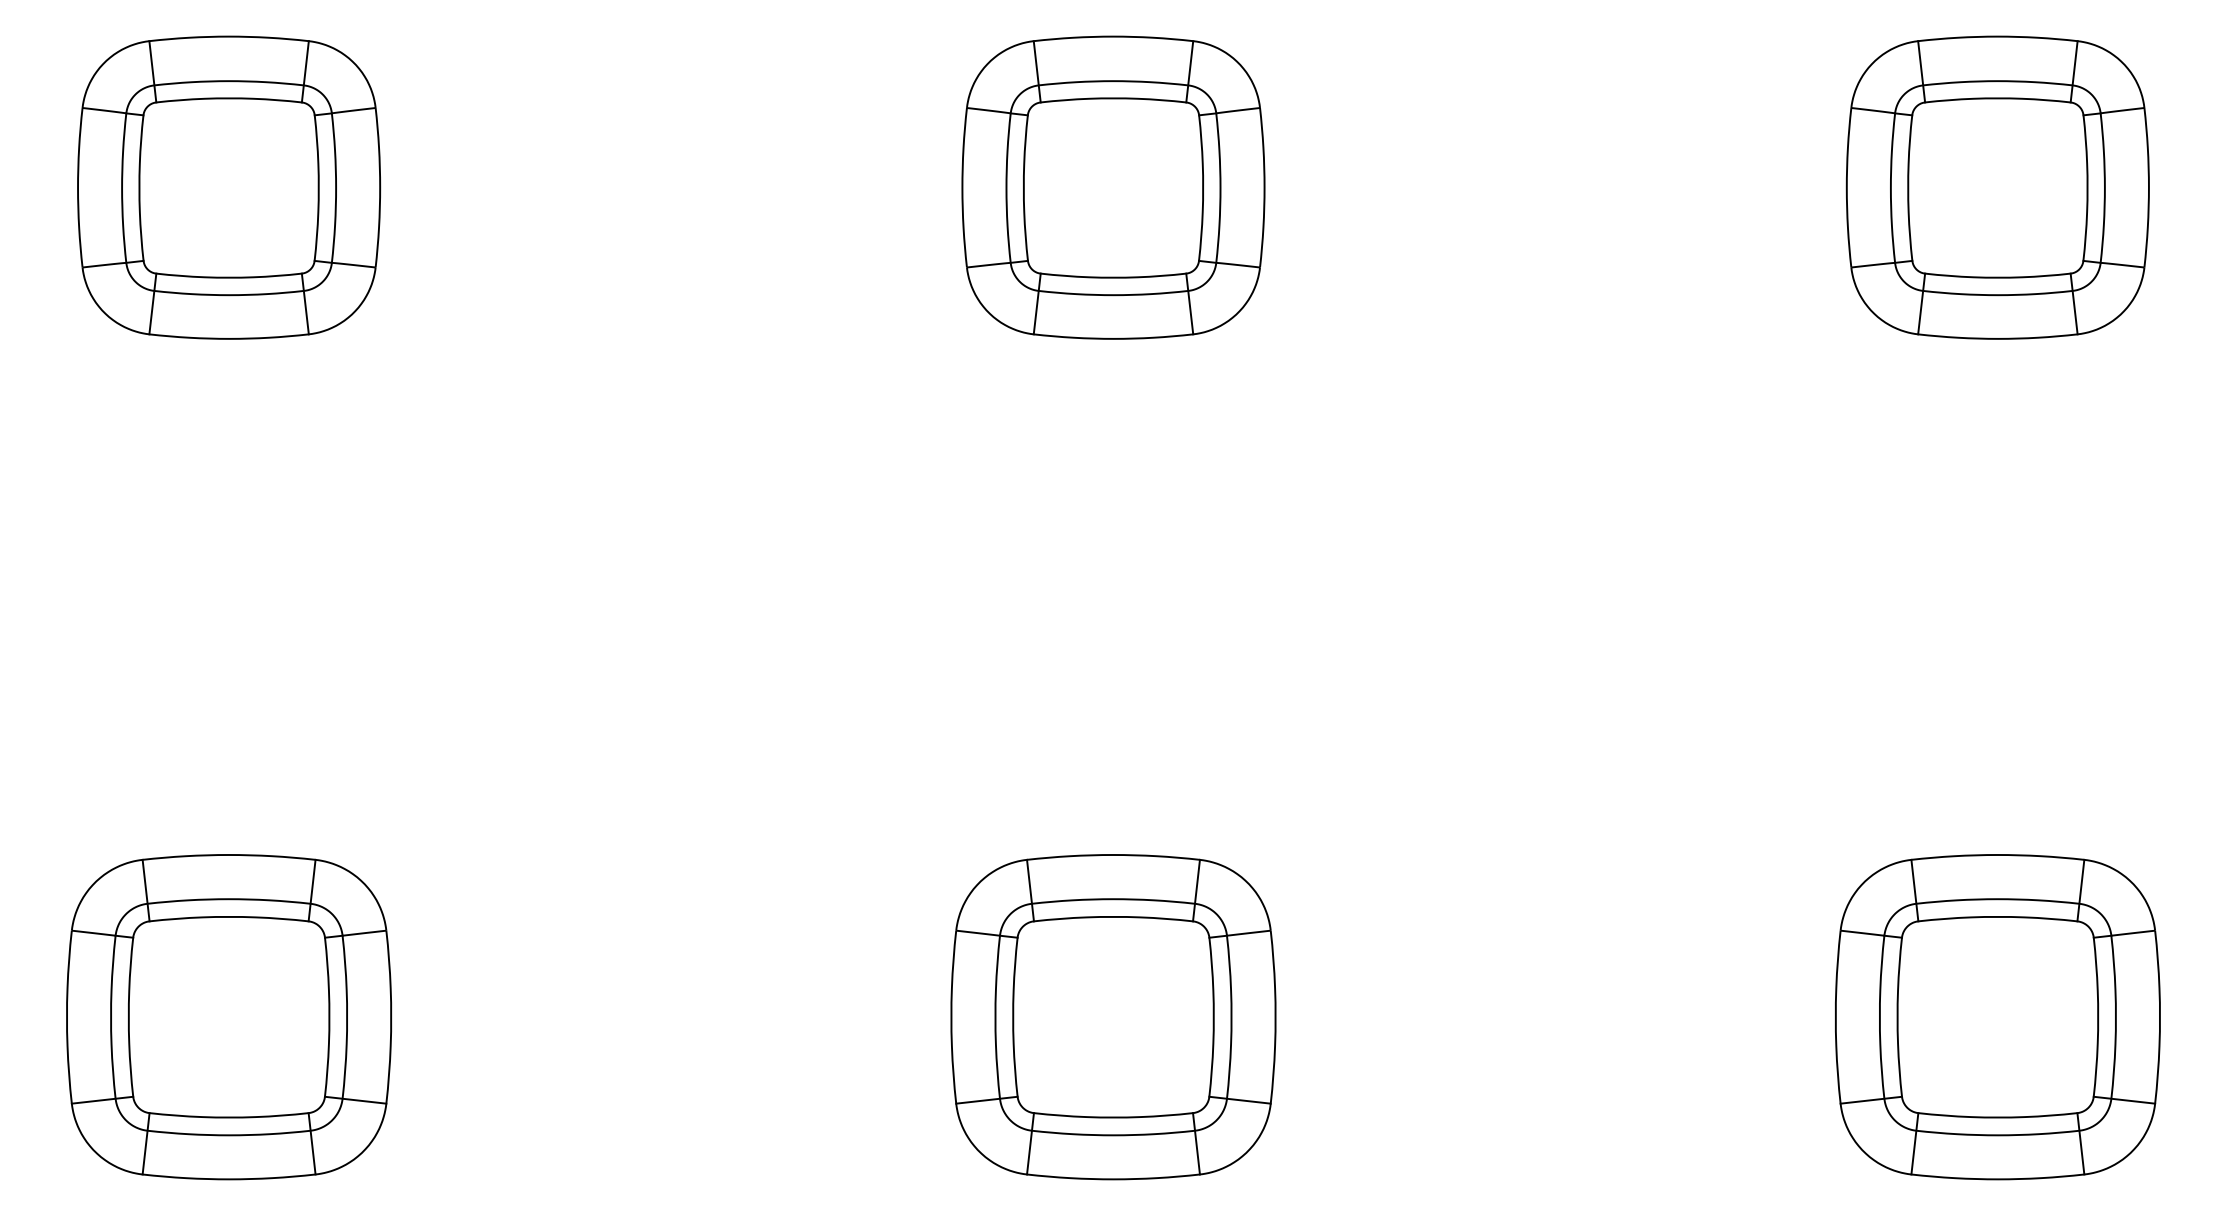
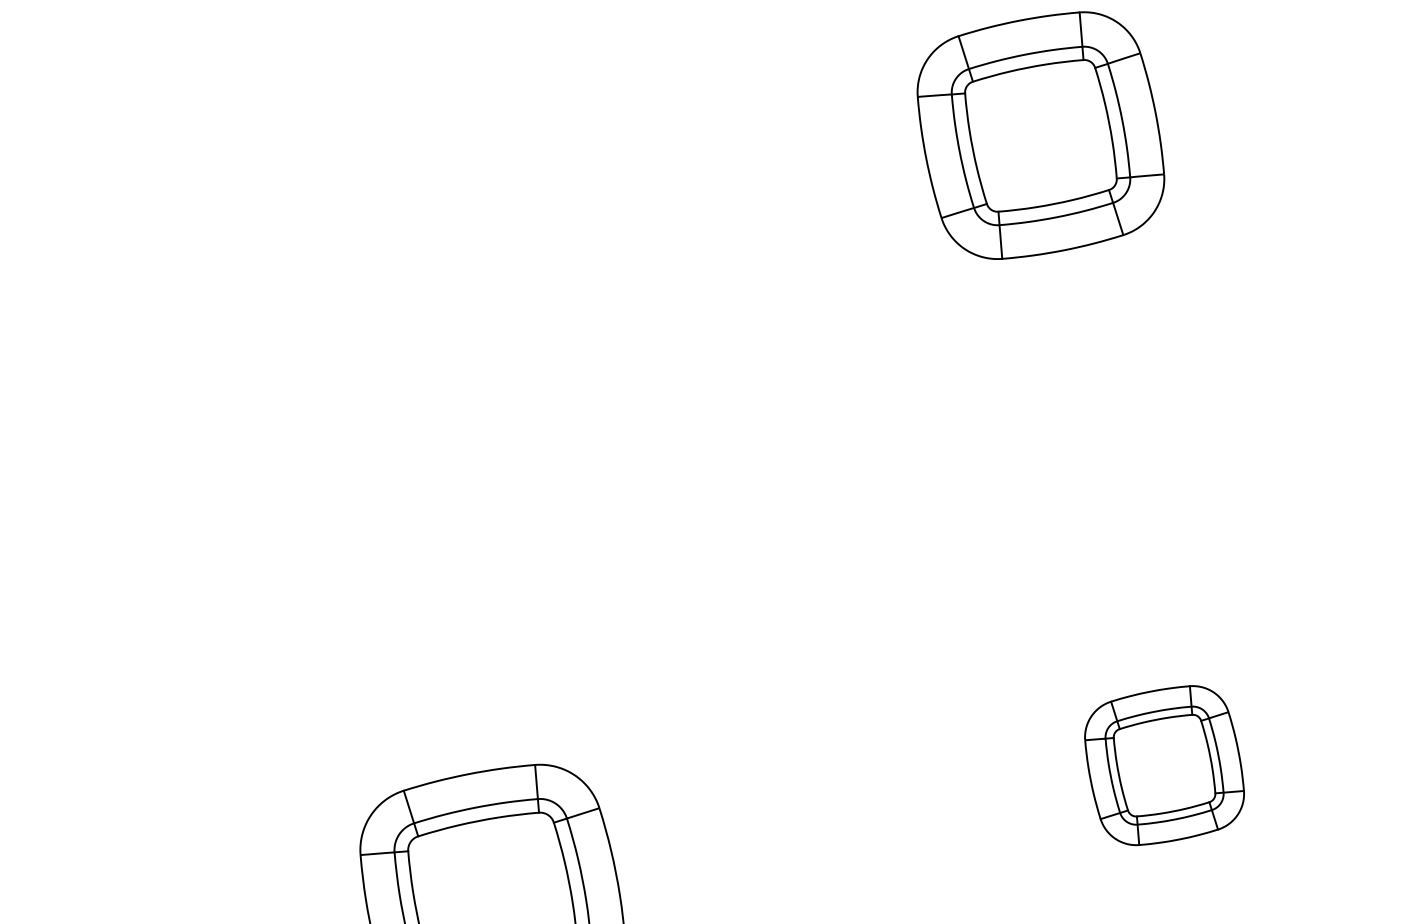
part: (1113, 187) -> (369, 267), removed
part: (1997, 1017) -> (1164, 765), size x0.6

